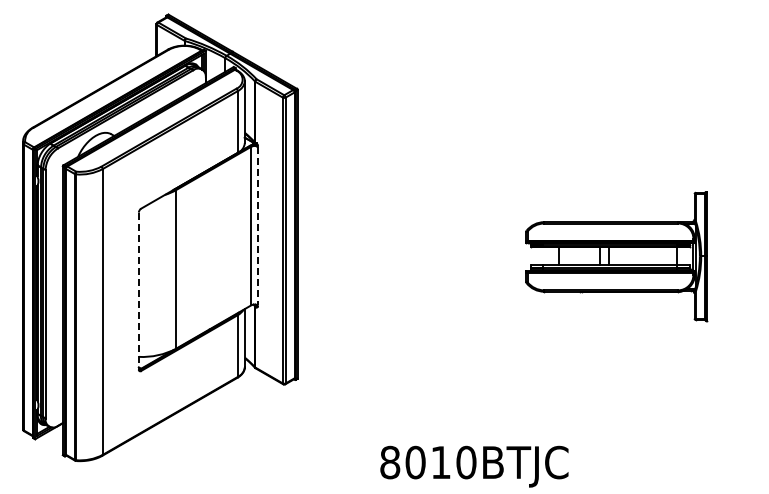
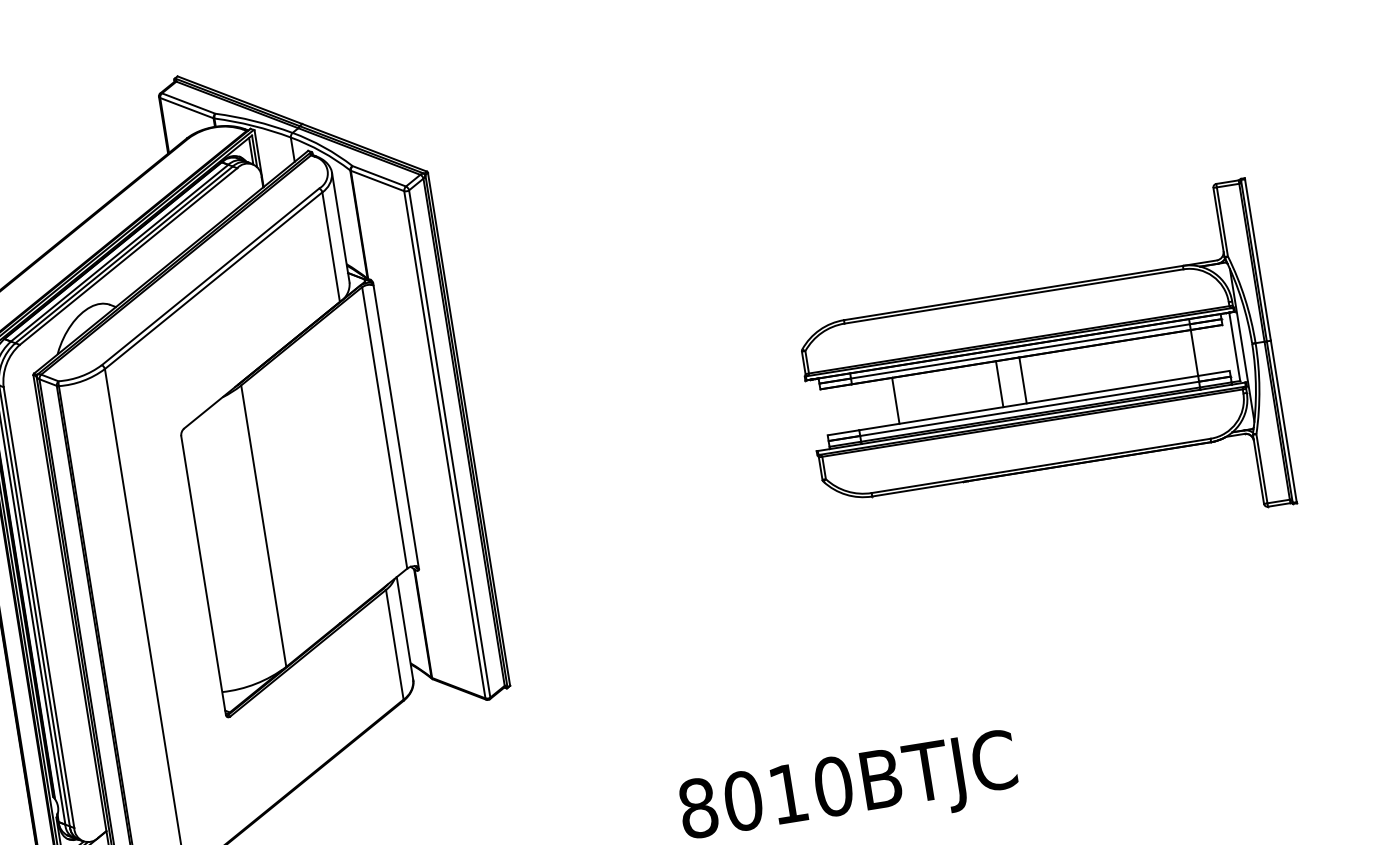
line: (257, 226) -> (395, 427), dashed -> solid
part: (616, 256) -> (1041, 378), size x1.43
line: (138, 291) -> (203, 576), dashed -> solid

